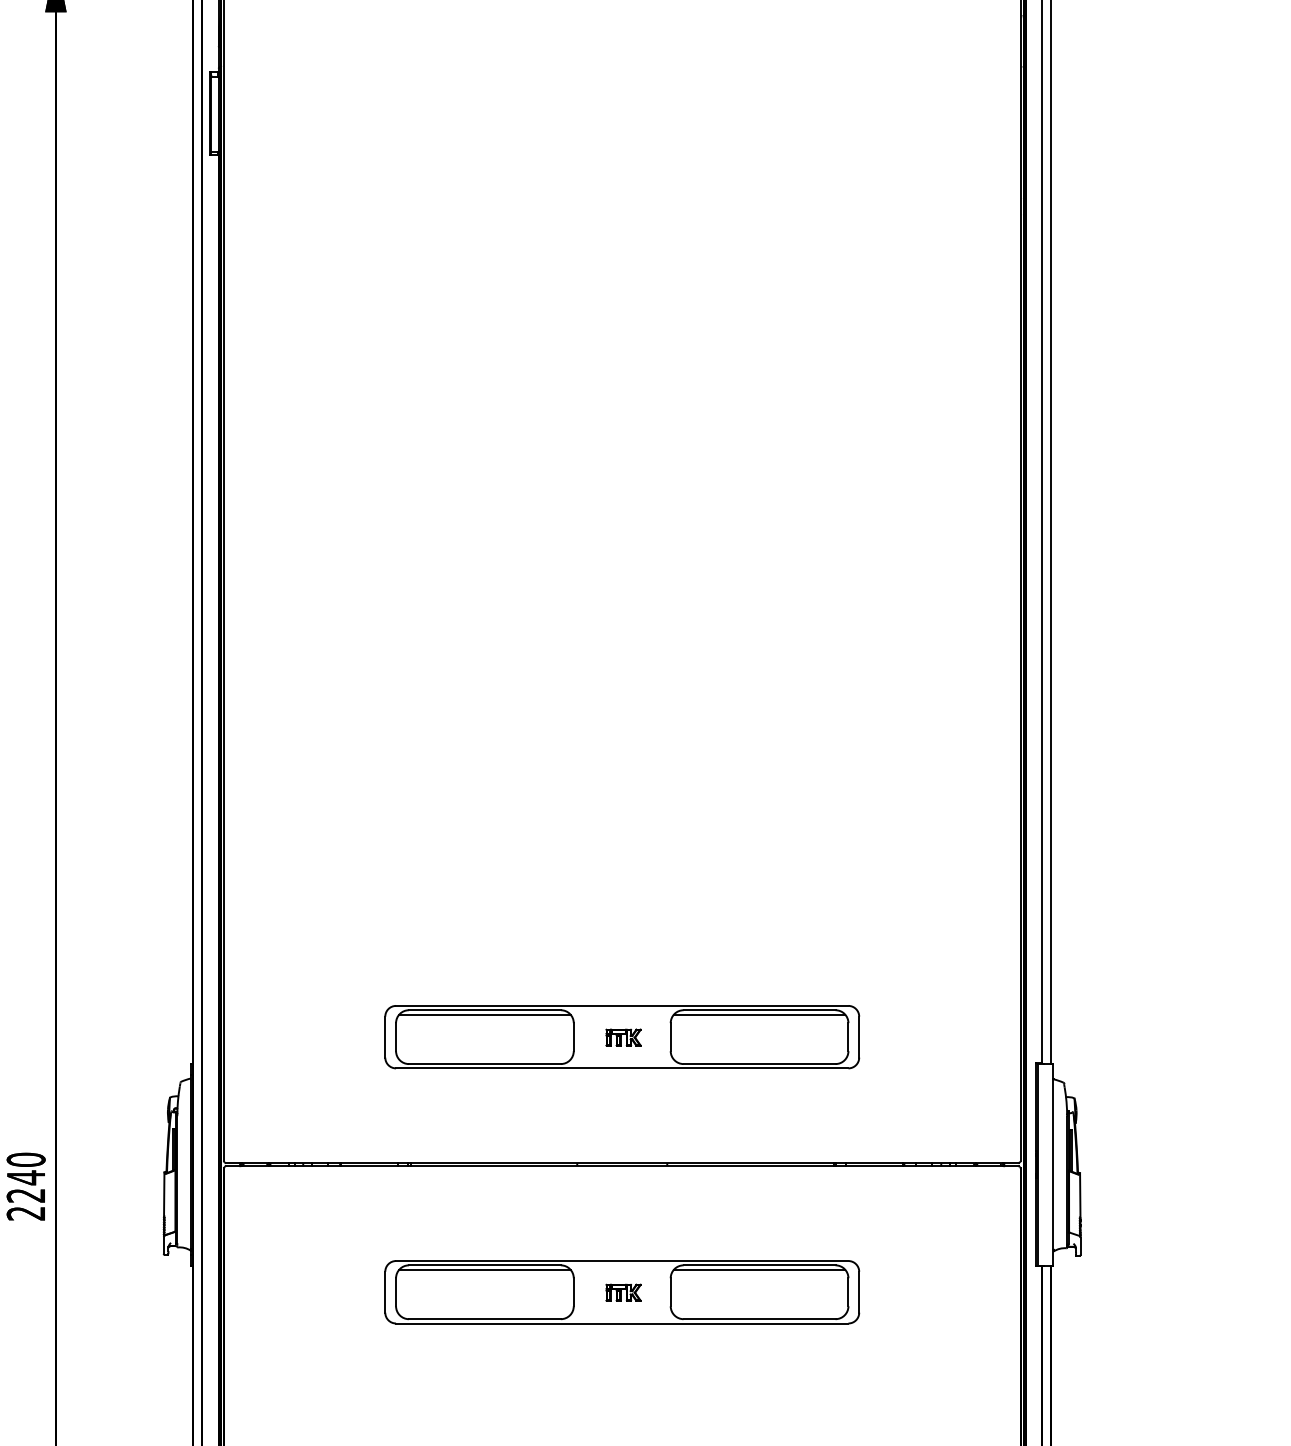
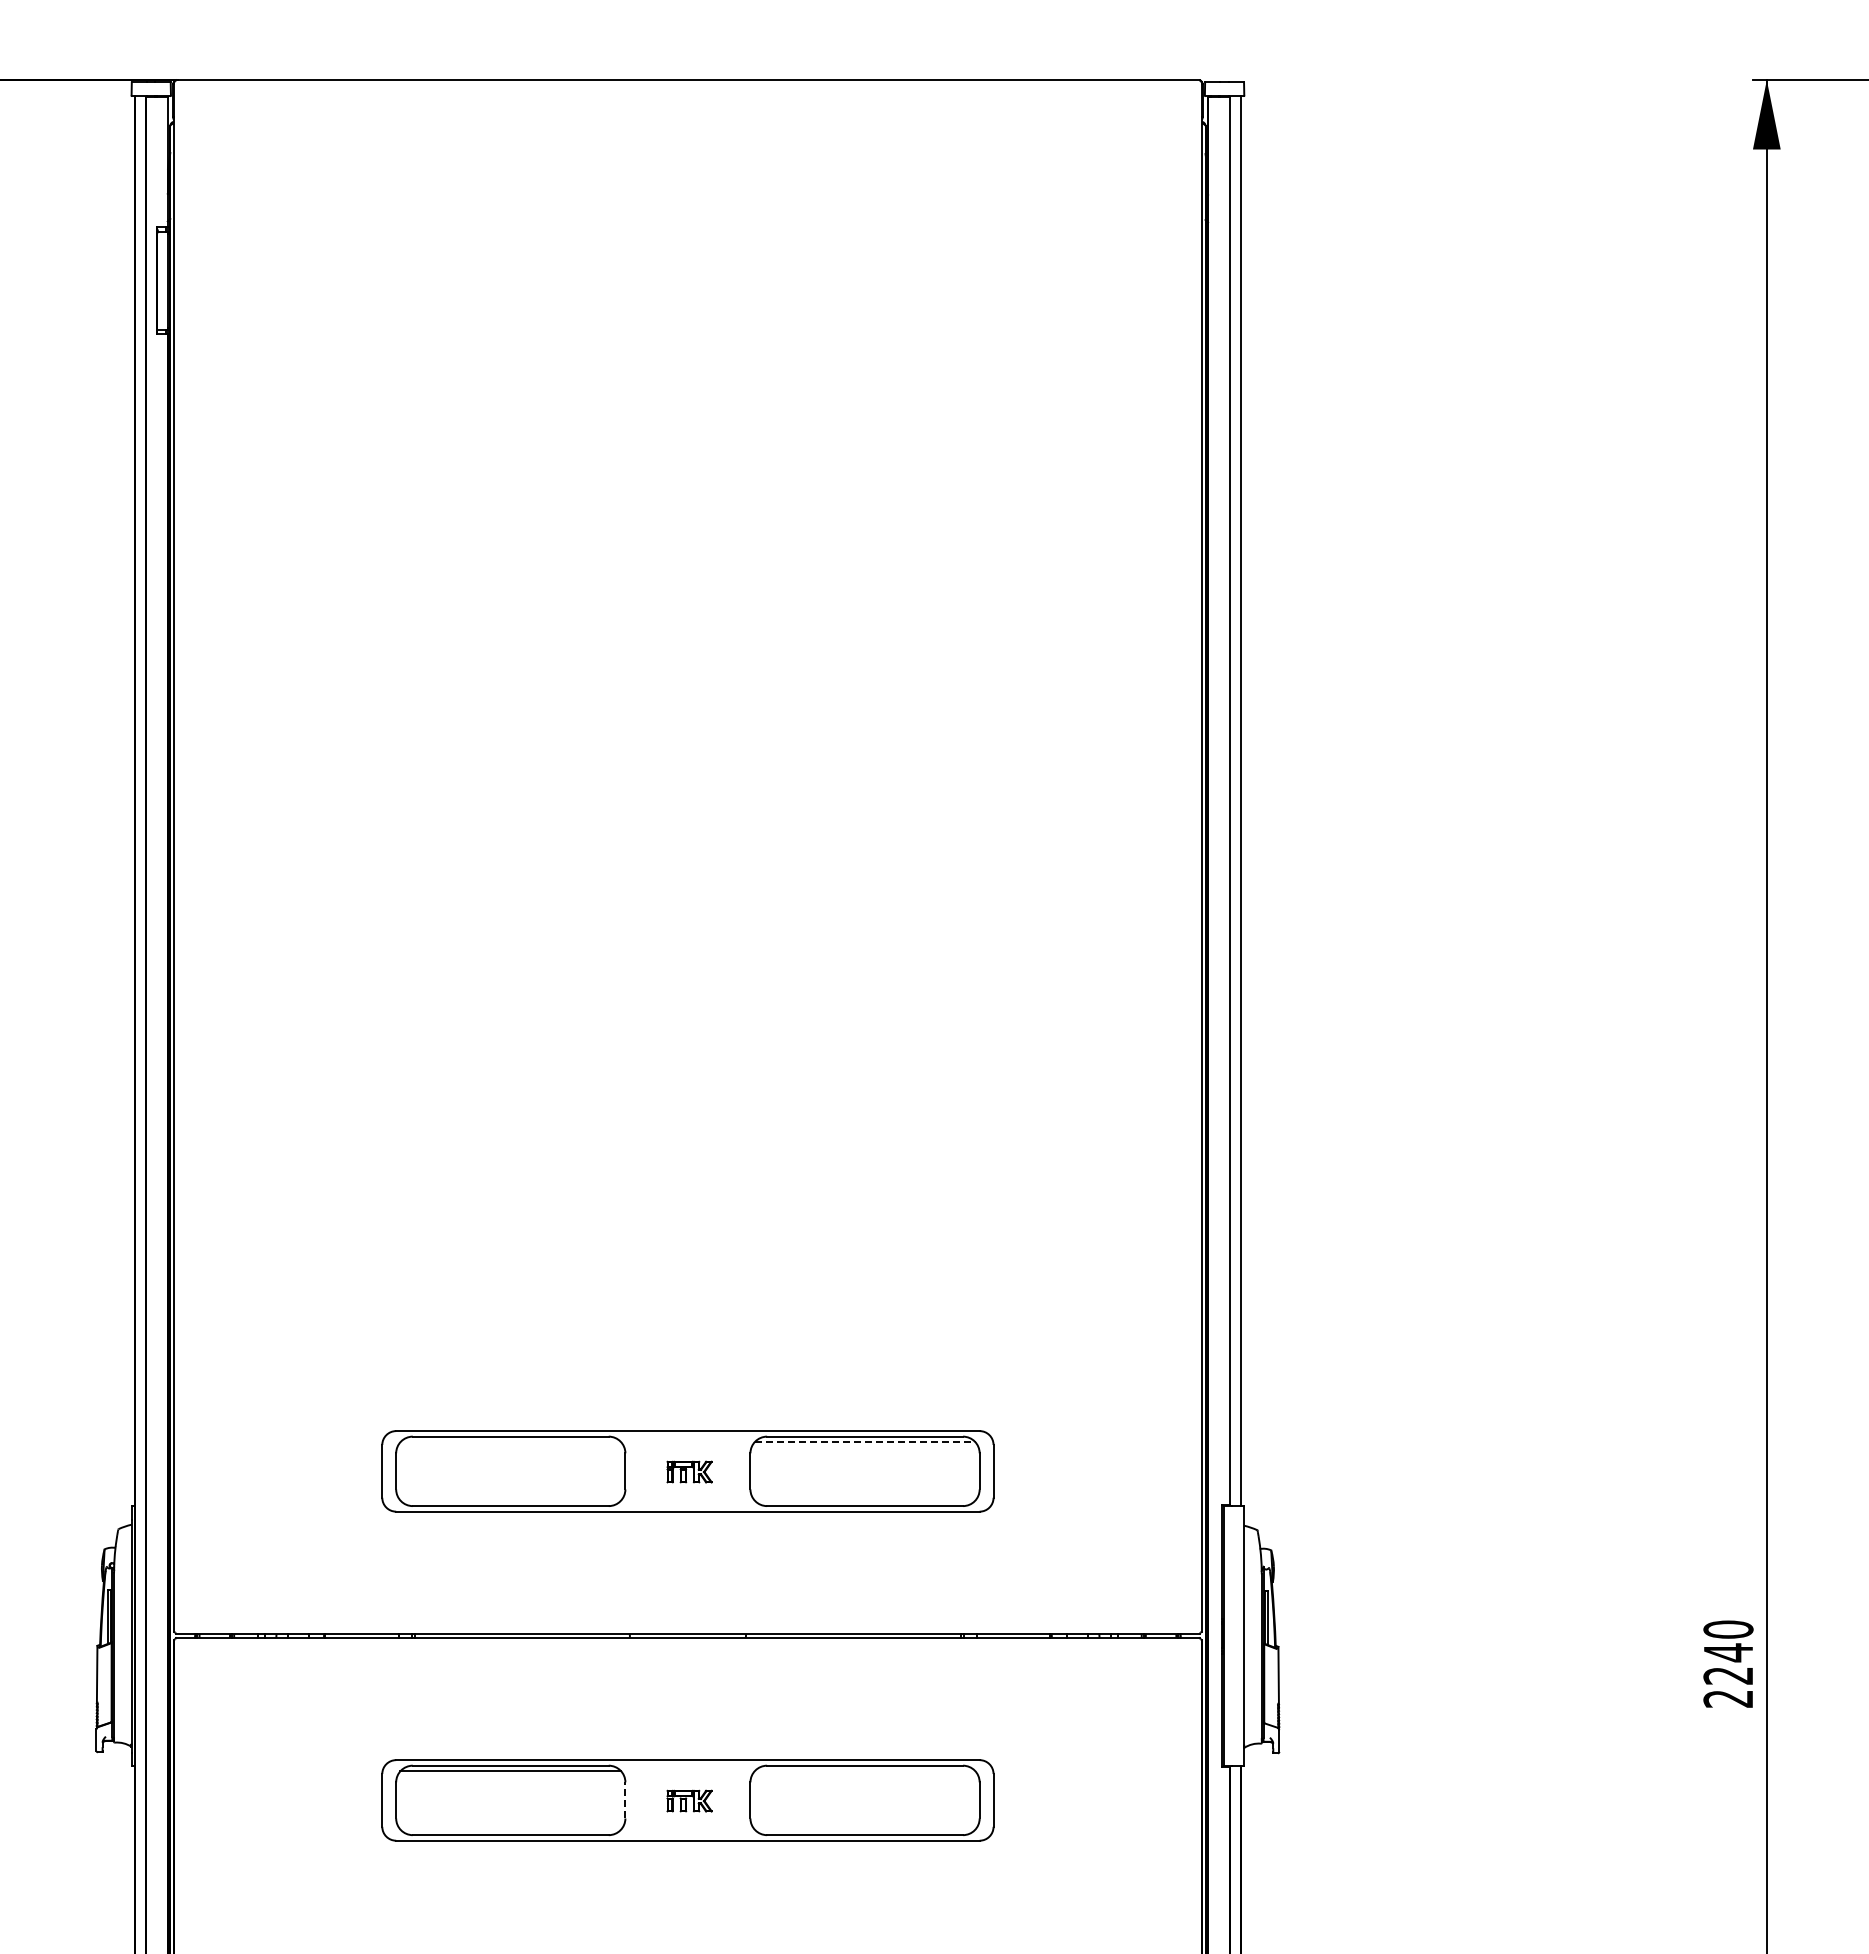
line: (484, 1014) -> (510, 1442), removed
line: (759, 1014) -> (865, 1442), solid -> dashed
line: (759, 1269) -> (864, 1771), removed
line: (573, 1291) -> (625, 1799), solid -> dashed

